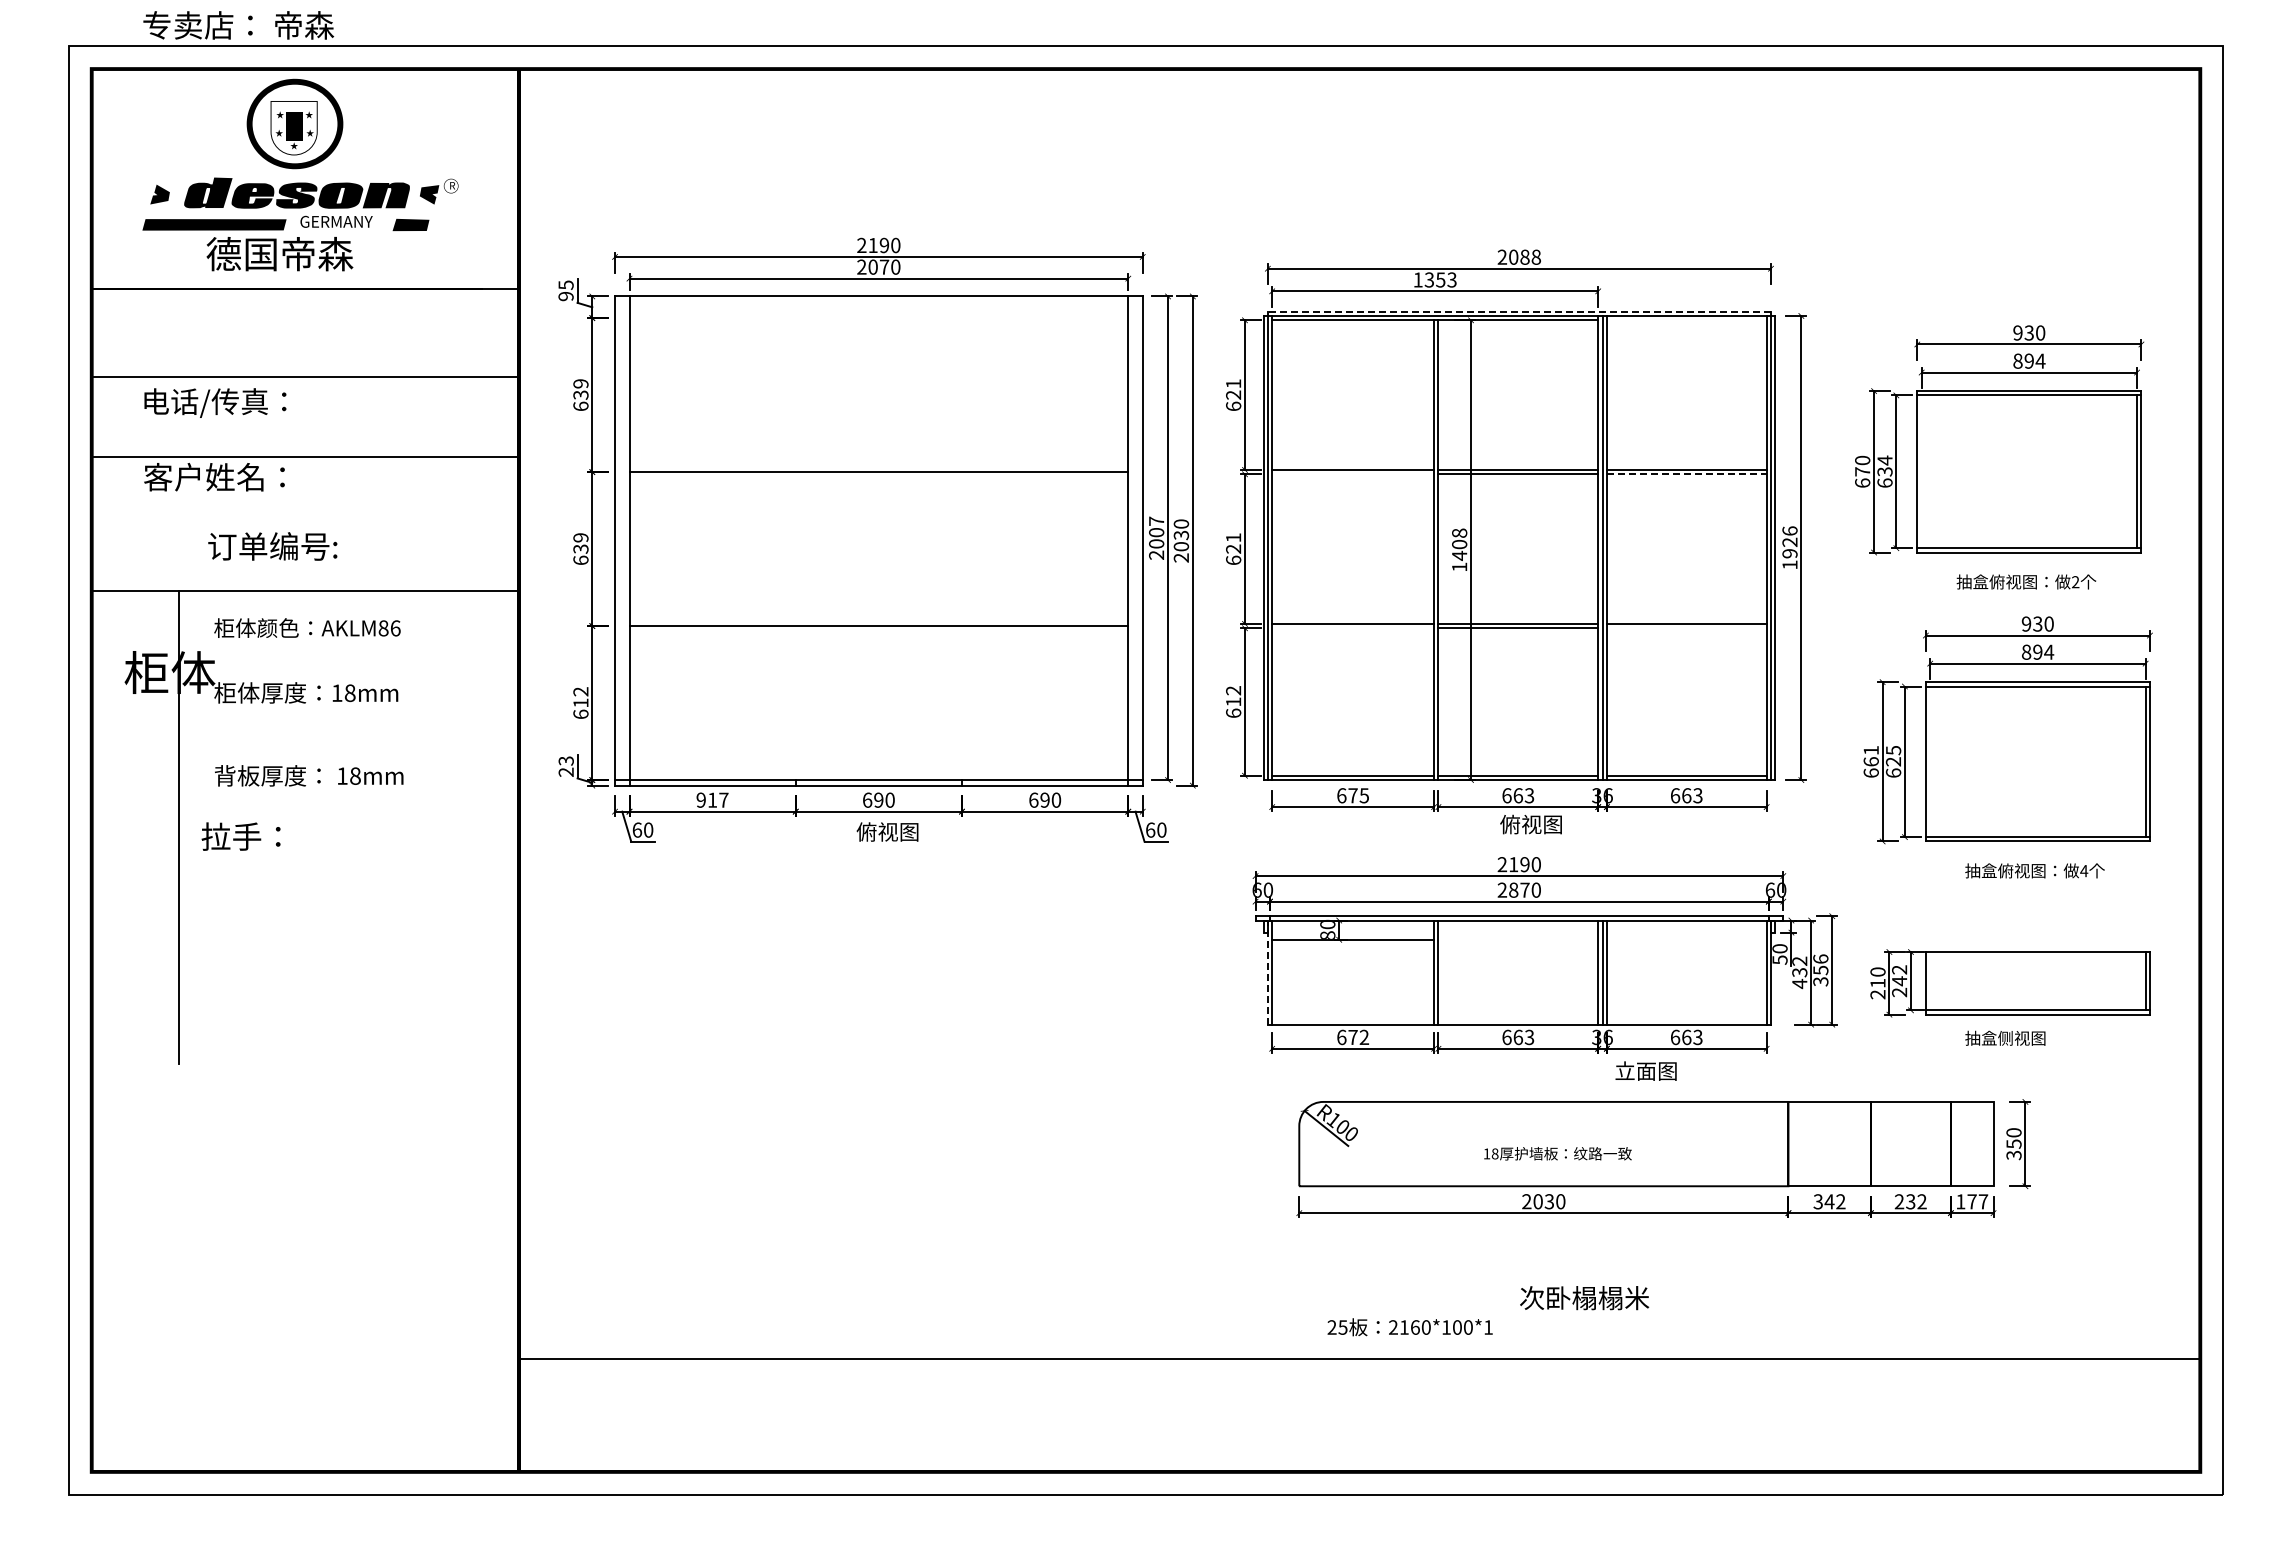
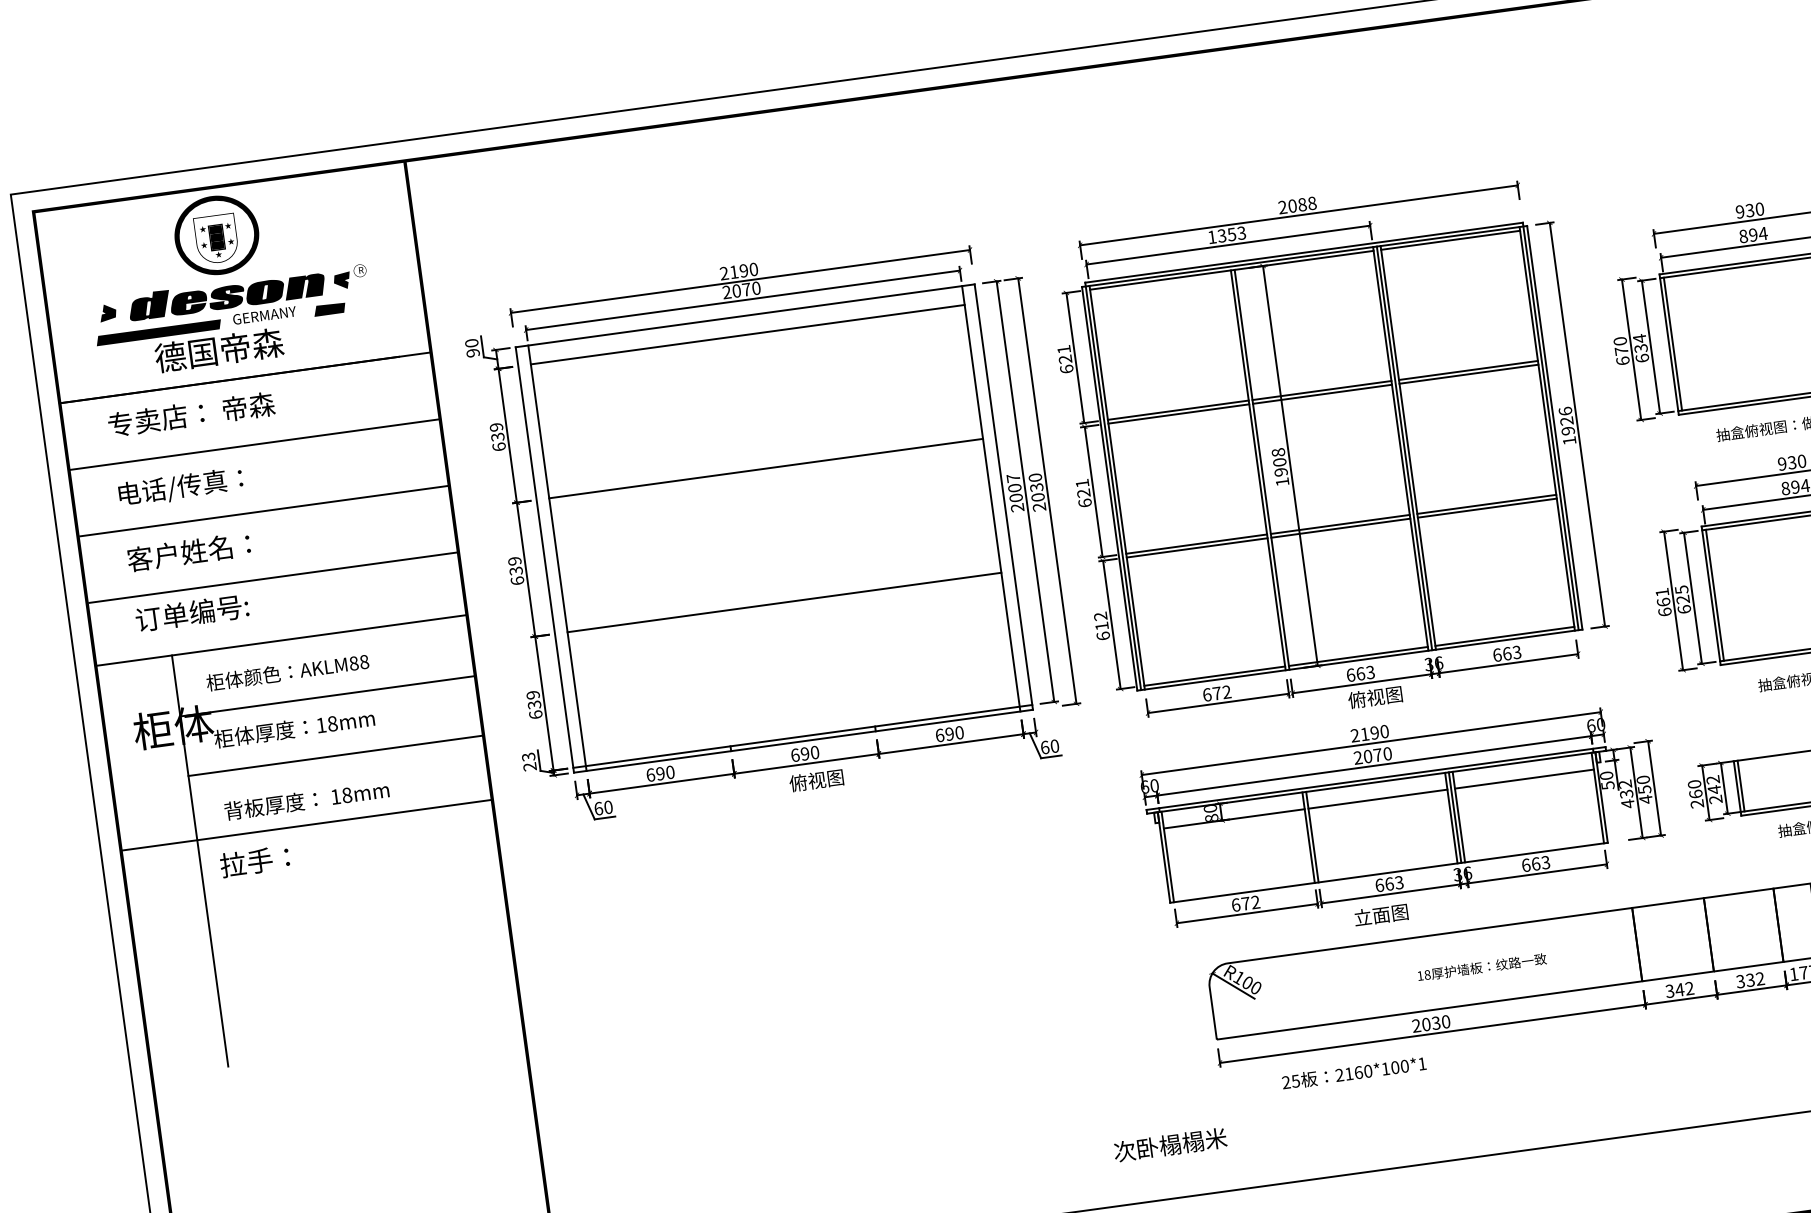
text: (238, 25) -> (191, 414), moved
text: (565, 284) -> (471, 342), 95 -> 90
line: (1519, 311) -> (1304, 252), dashed -> solid
line: (878, 318) -> (747, 335), added
line: (1686, 320) -> (1450, 240), added
line: (304, 366) -> (254, 445), added
line: (306, 376) -> (264, 511), moved
line: (306, 457) -> (273, 577), moved
line: (1921, 471) -> (1672, 343), added
line: (1353, 474) -> (1179, 414), added
line: (1686, 474) -> (1468, 374), dashed -> solid
text: (272, 546) -> (191, 613), moved
text: (1459, 555) -> (1281, 471), 1408 -> 1908
text: (395, 628) -> (364, 662), AKLM86 -> AKLM88
line: (1353, 628) -> (1197, 548), added
line: (1686, 628) -> (1487, 508), added
line: (348, 661) -> (327, 696), added
text: (580, 697) -> (533, 700), 612 -> 639
line: (348, 729) -> (335, 755), added
line: (1930, 761) -> (1715, 594), added
text: (1364, 795) -> (1226, 691), 675 -> 672
text: (712, 799) -> (660, 773), 917 -> 690
line: (304, 803) -> (306, 825), added
text: (1513, 890) -> (1367, 756), 2870 -> 2070
line: (1518, 939) -> (1378, 798), added
line: (1686, 939) -> (1524, 778), added
text: (1820, 970) -> (1644, 789), 356 -> 450
line: (1267, 972) -> (1163, 857), dashed -> solid
line: (1930, 981) -> (1741, 786), added
text: (1877, 982) -> (1695, 793), 210 -> 260
text: (1645, 1070) -> (1380, 914), moved
text: (1557, 1153) -> (1481, 967), moved
text: (1899, 1201) -> (1740, 981), 232 -> 332
text: (1584, 1298) -> (1170, 1145), moved
text: (1409, 1327) -> (1353, 1073), moved

